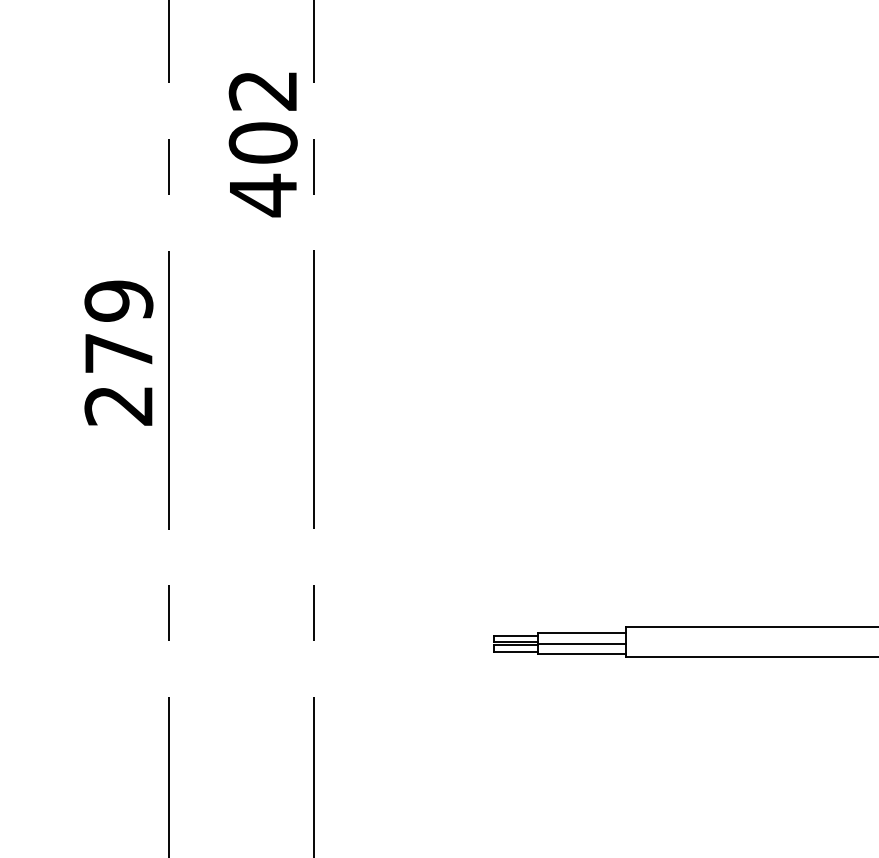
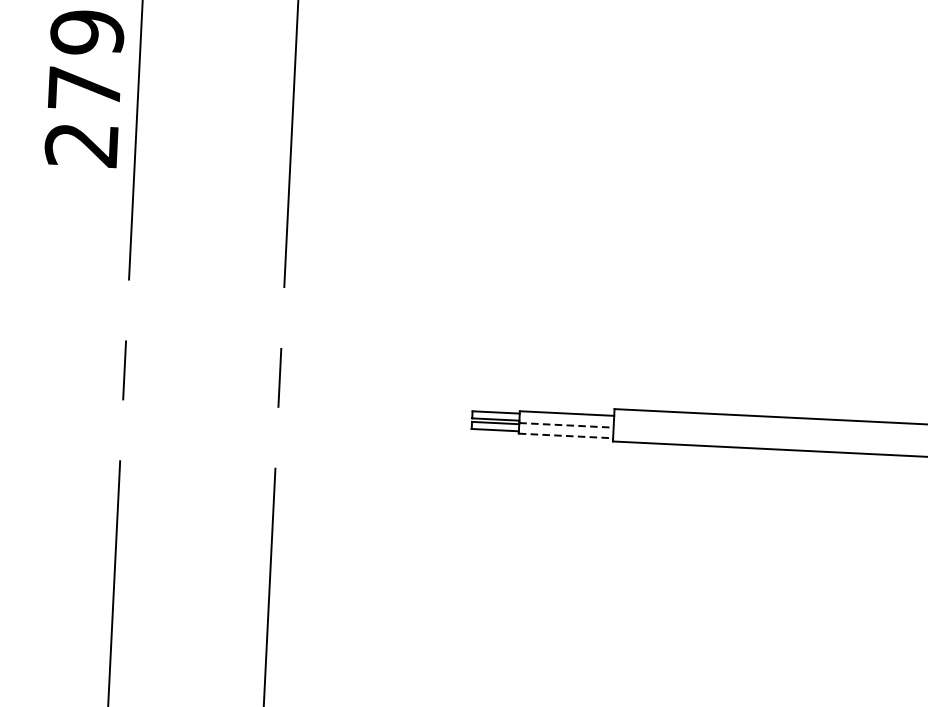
line: (582, 644) -> (566, 425), solid -> dashed
line: (582, 654) -> (566, 436), solid -> dashed

